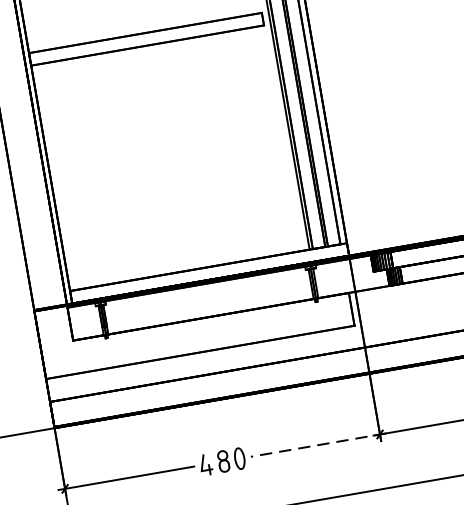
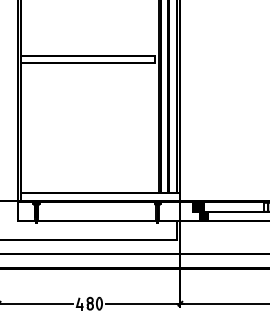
line: (317, 444) -> (144, 303), dashed -> solid

